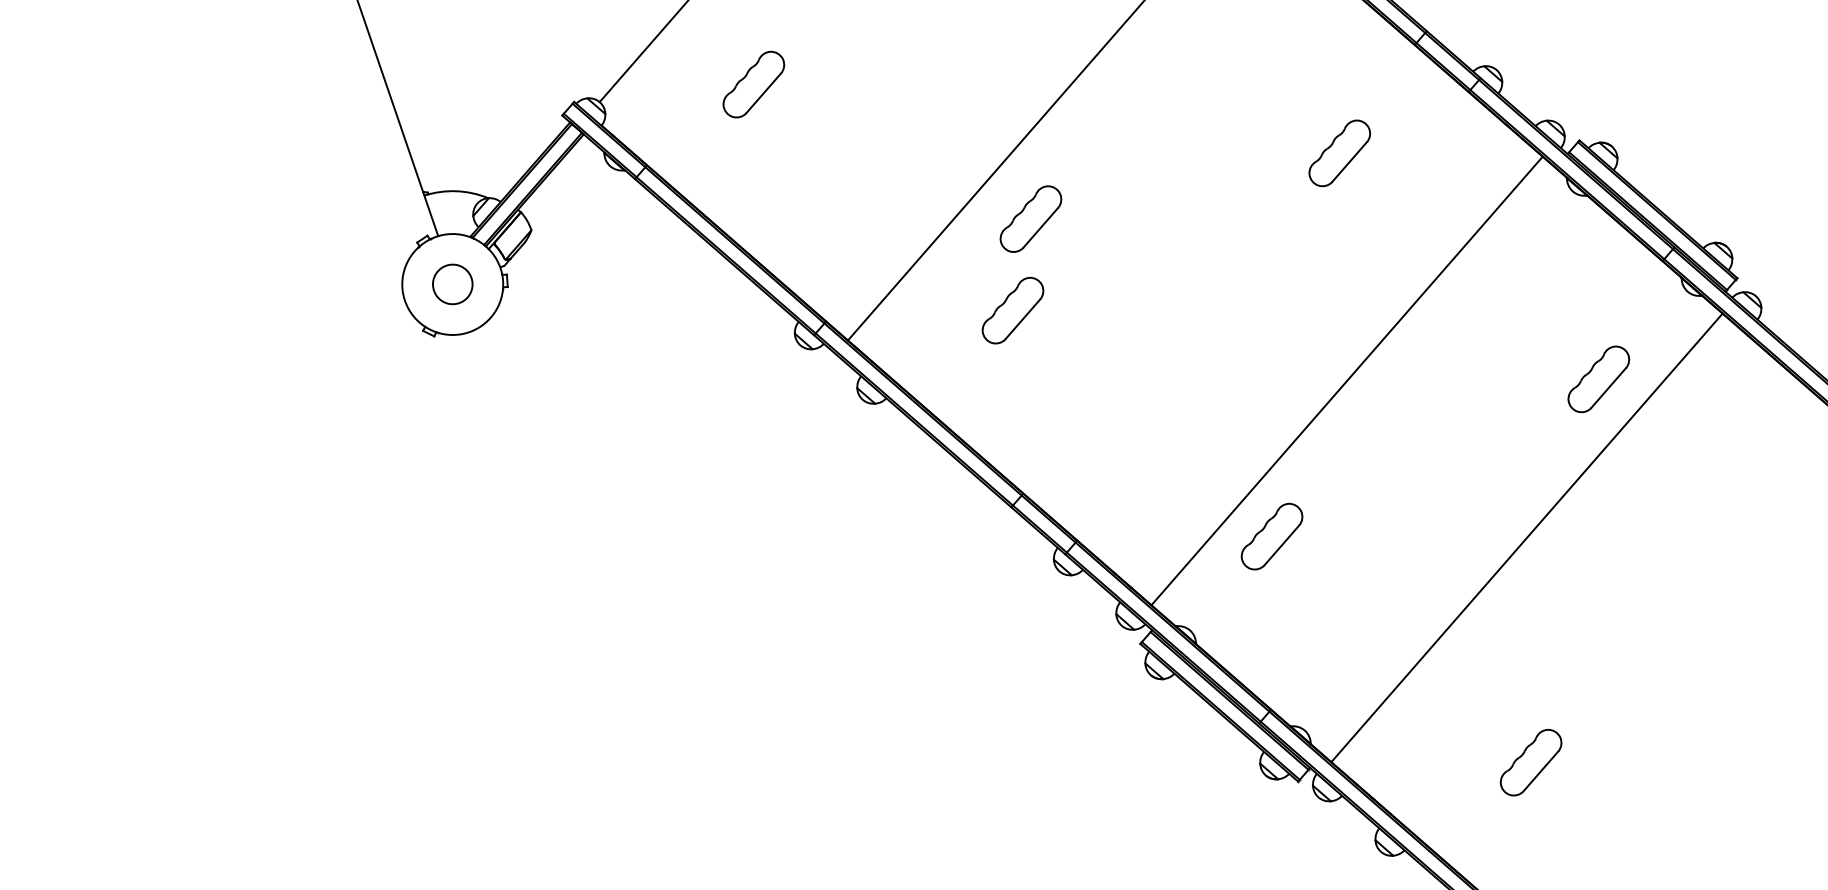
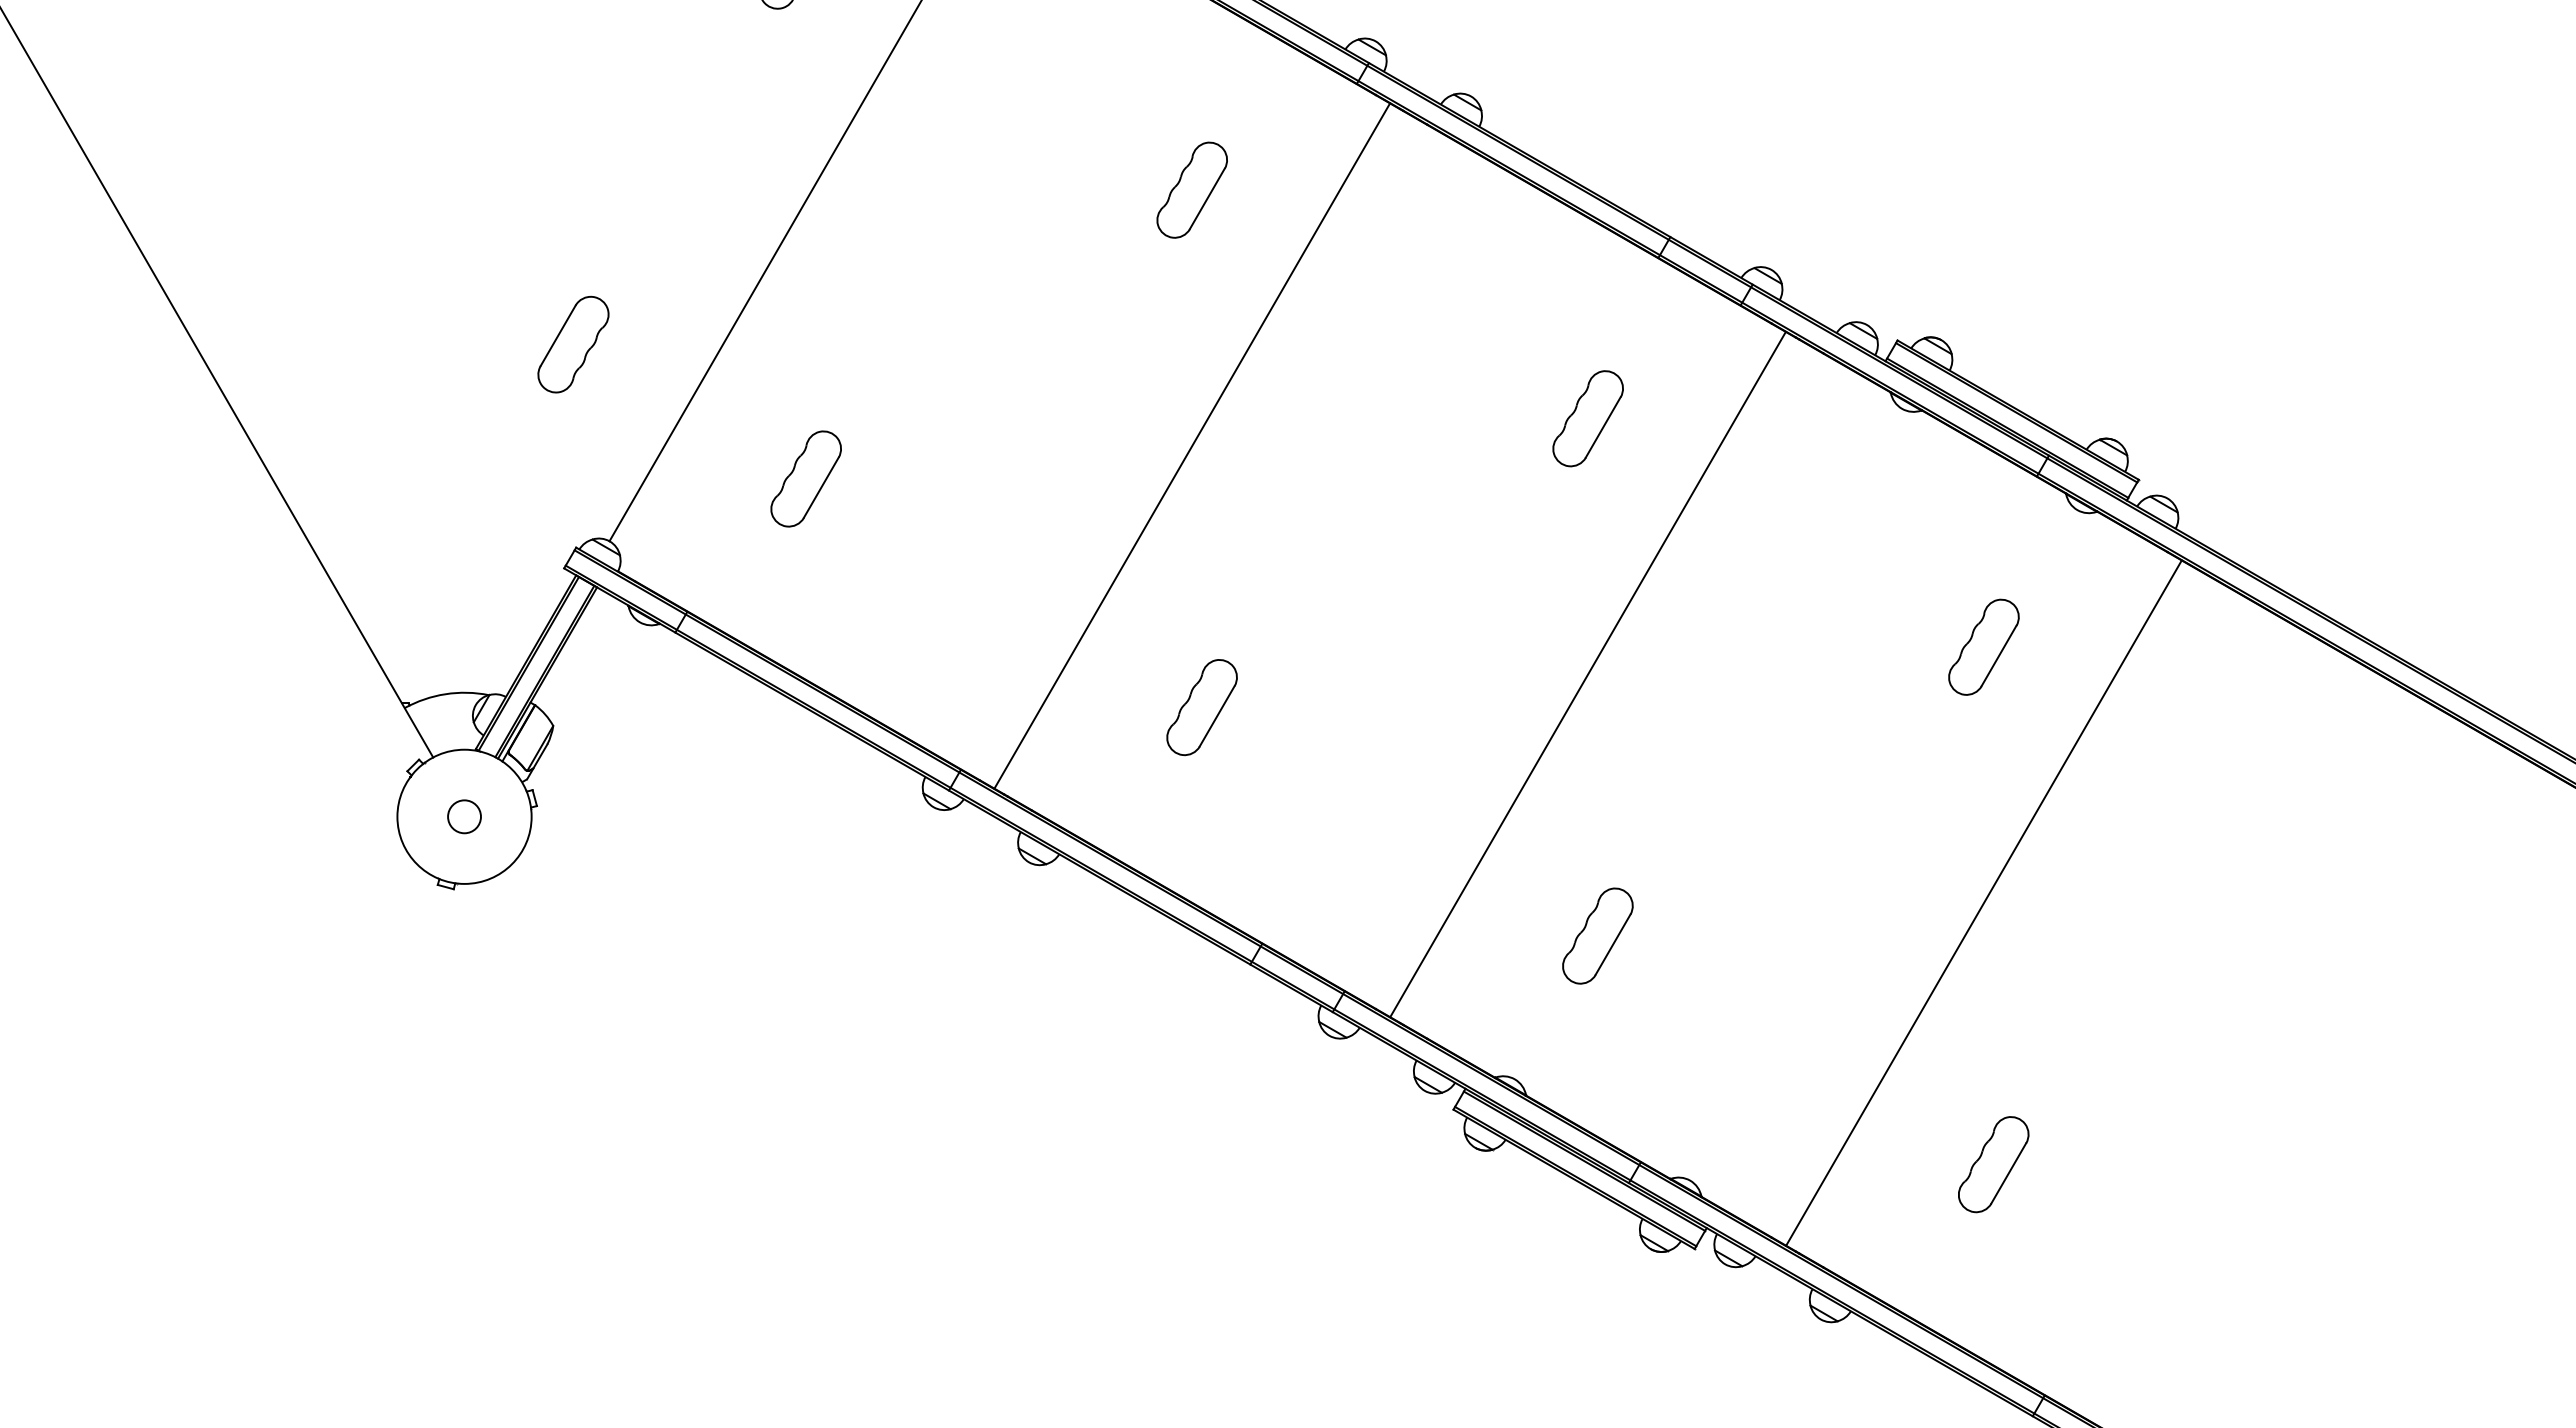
part: (1030, 219) -> (1201, 583), removed
circle: (452, 284) -> (464, 816), size x0.62
line: (1346, 380) -> (1587, 674), moved
line: (1526, 537) -> (1983, 902), moved

